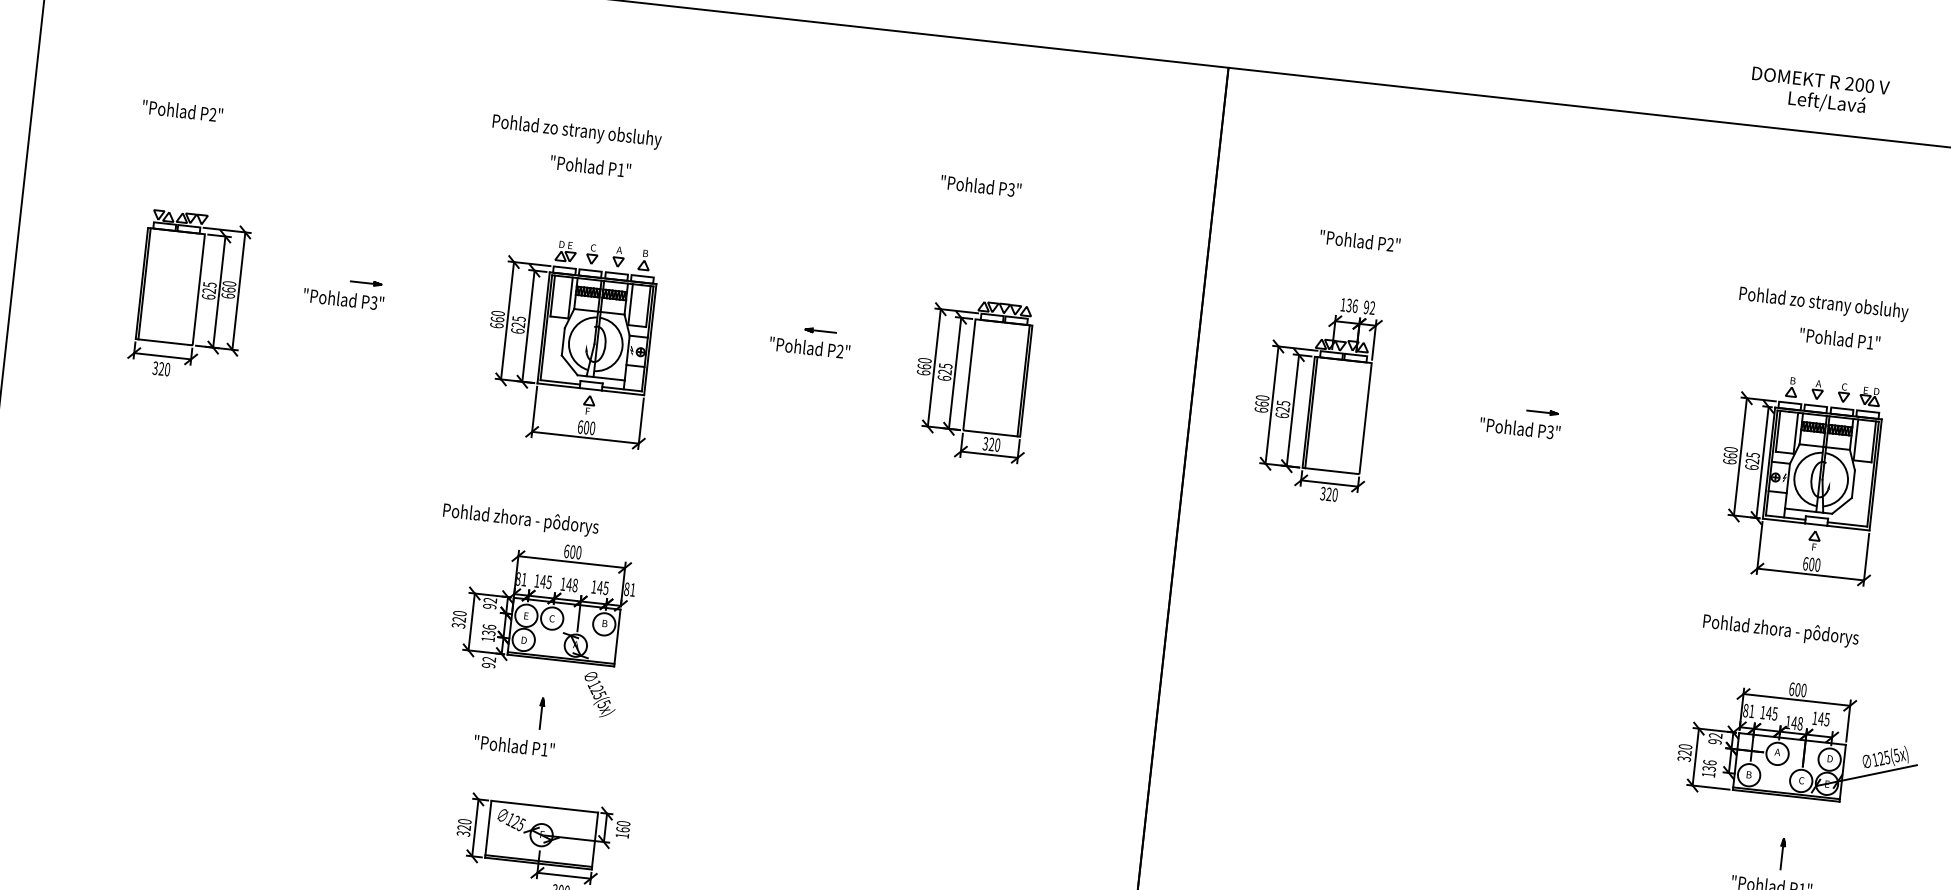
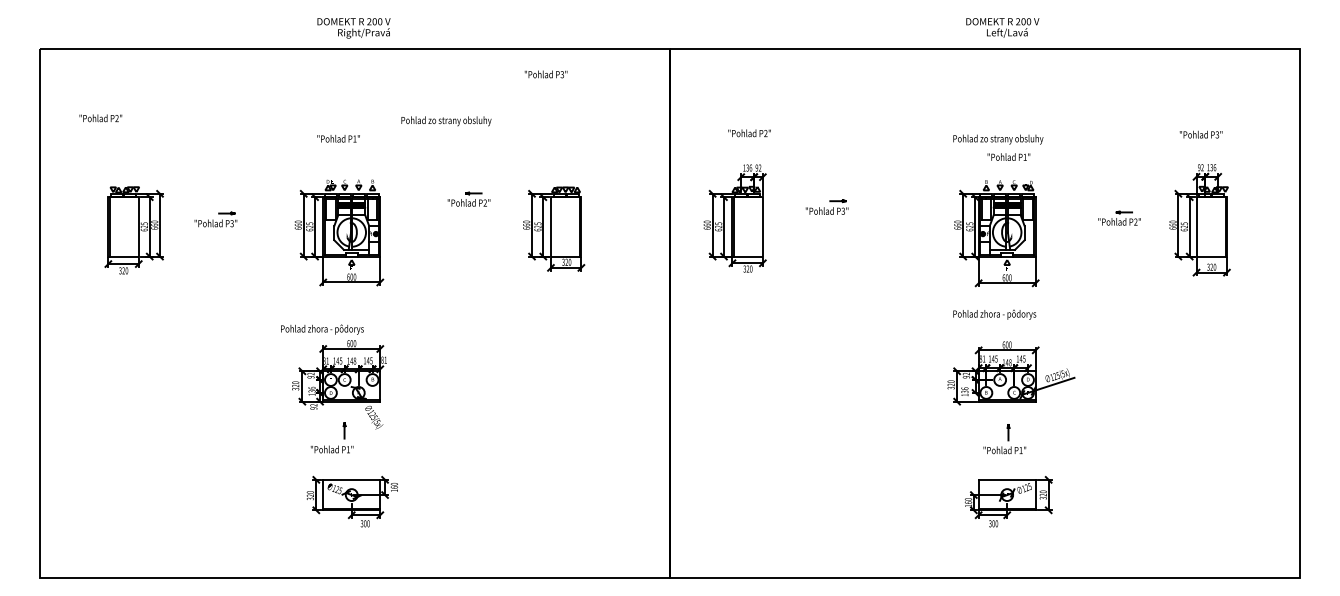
text: (1819, 91) -> (1002, 27), moved
text: (182, 111) -> (100, 118), moved
text: (577, 132) -> (446, 121), moved
text: (979, 186) -> (545, 74), moved
part: (809, 339) -> (468, 198), moved
part: (1519, 419) -> (826, 206), moved

